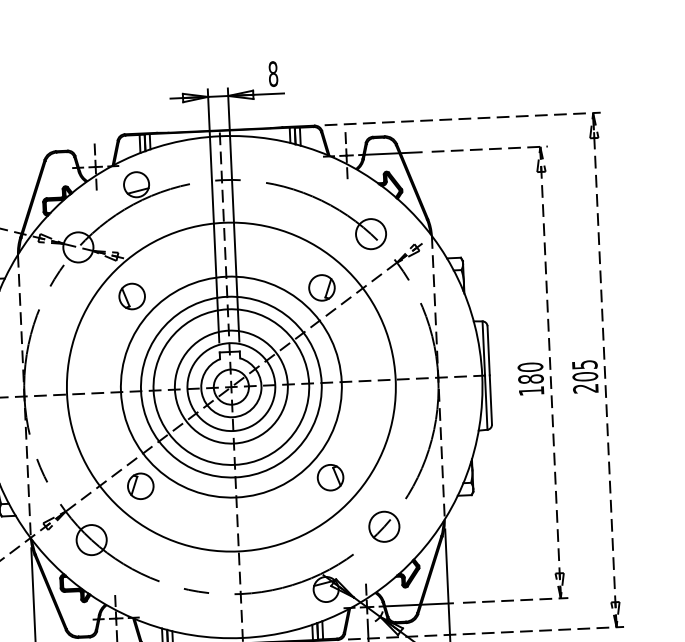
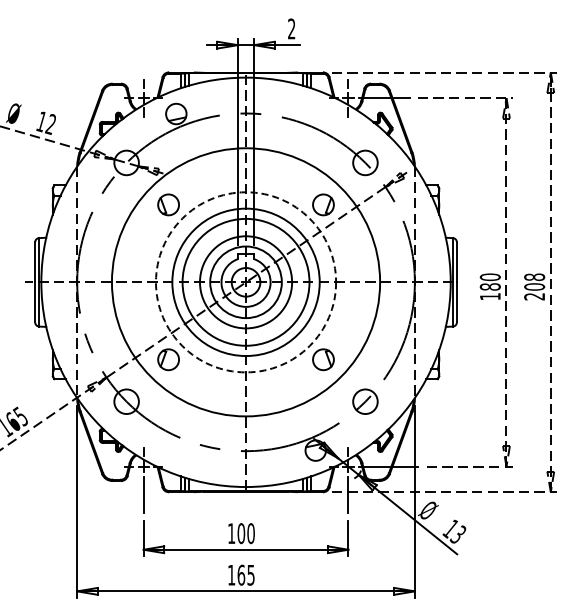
text: (272, 73) -> (291, 28), 8 -> 2
text: (584, 363) -> (534, 276), 205 -> 208
circle: (230, 387) -> (245, 282), solid -> dashed

